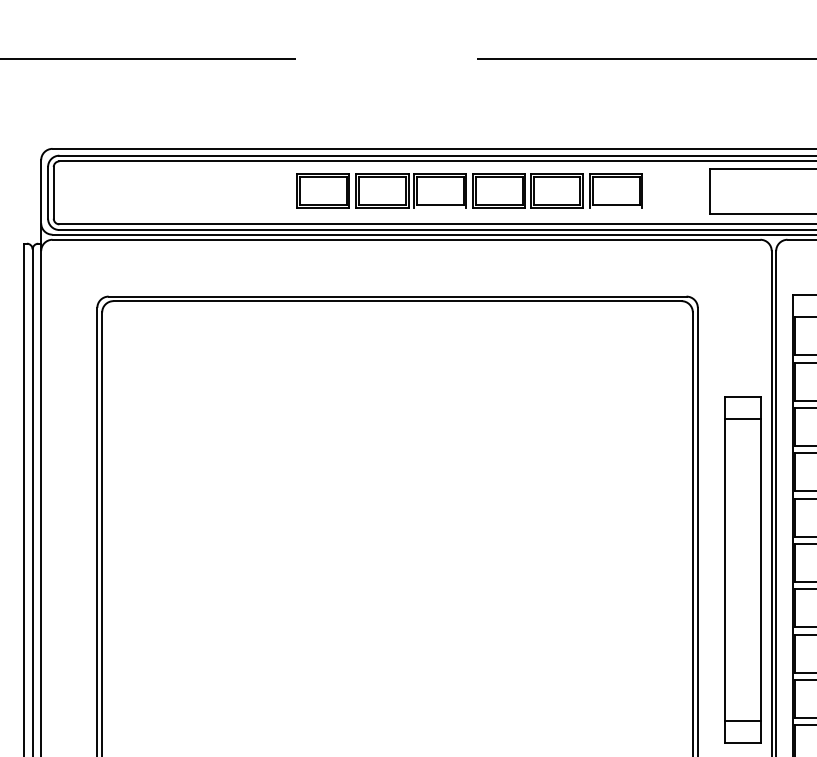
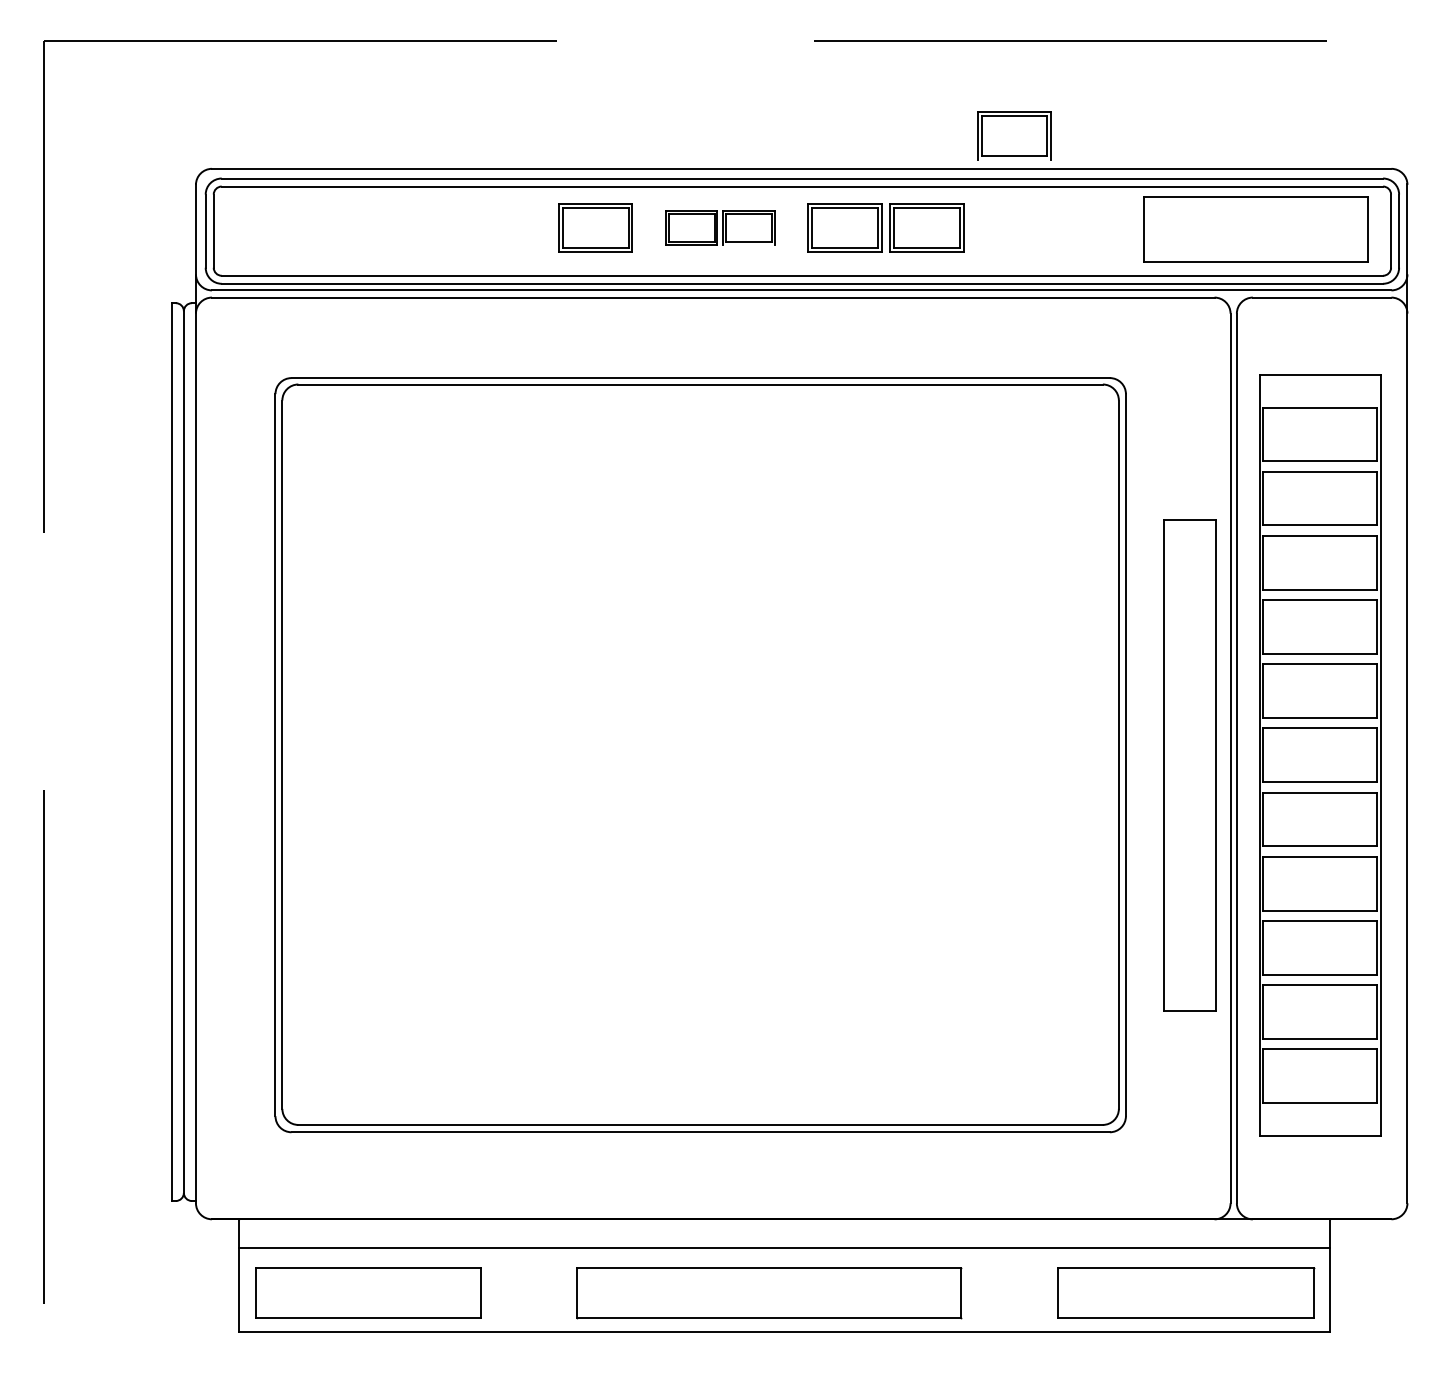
part: (410, 190) -> (719, 227), size x0.7
part: (616, 190) -> (1014, 135), moved
line: (742, 419) -> (1189, 551), removed
line: (742, 720) -> (1189, 978), removed

